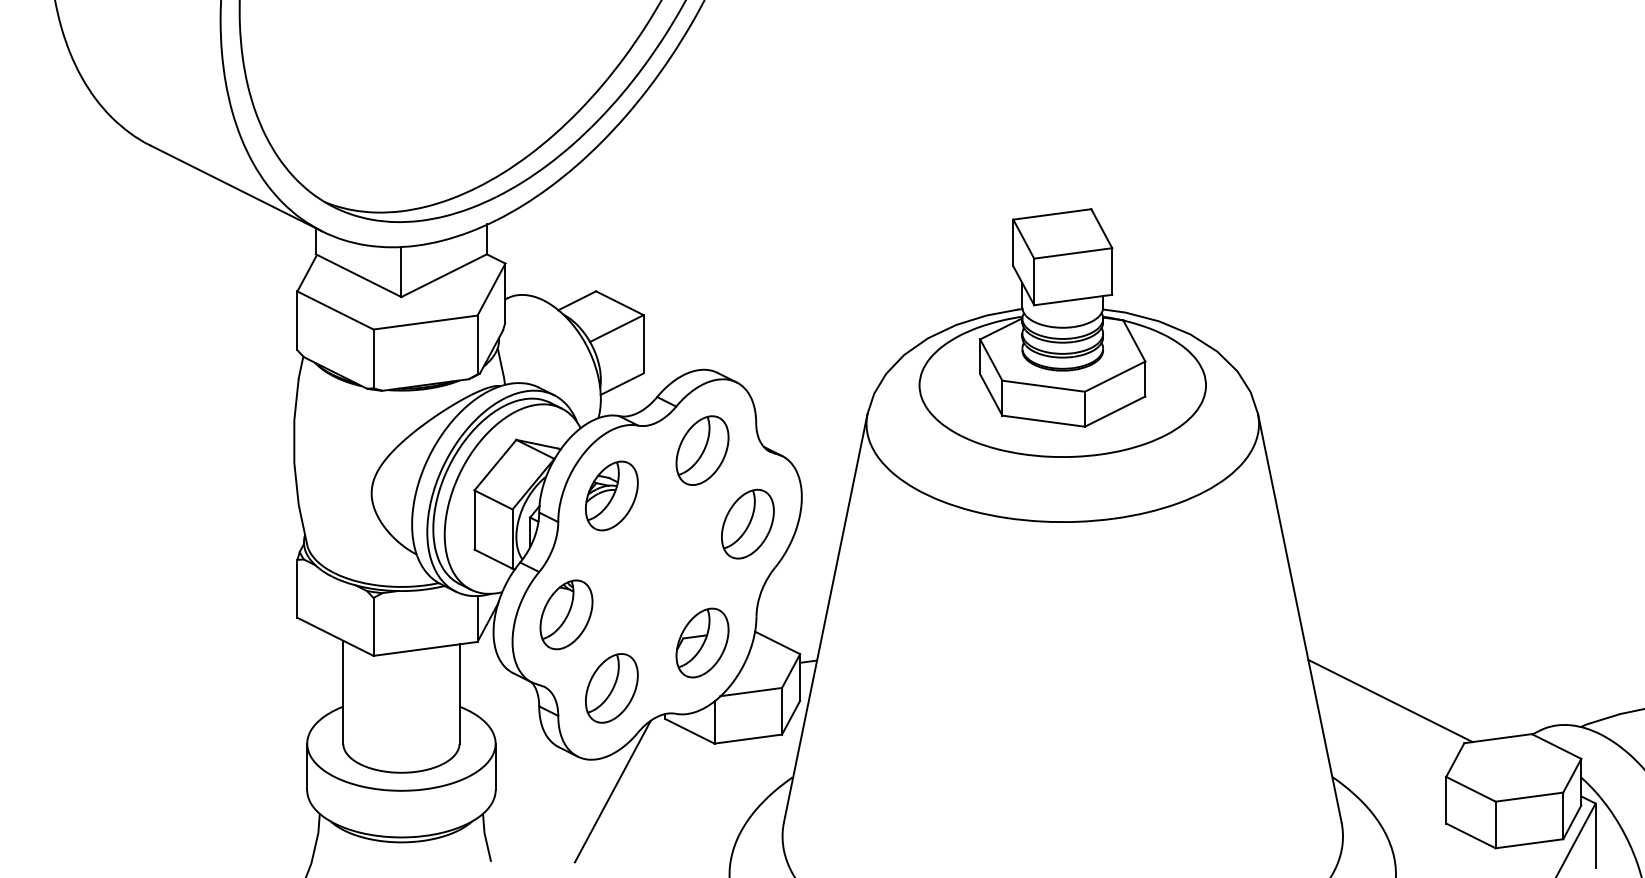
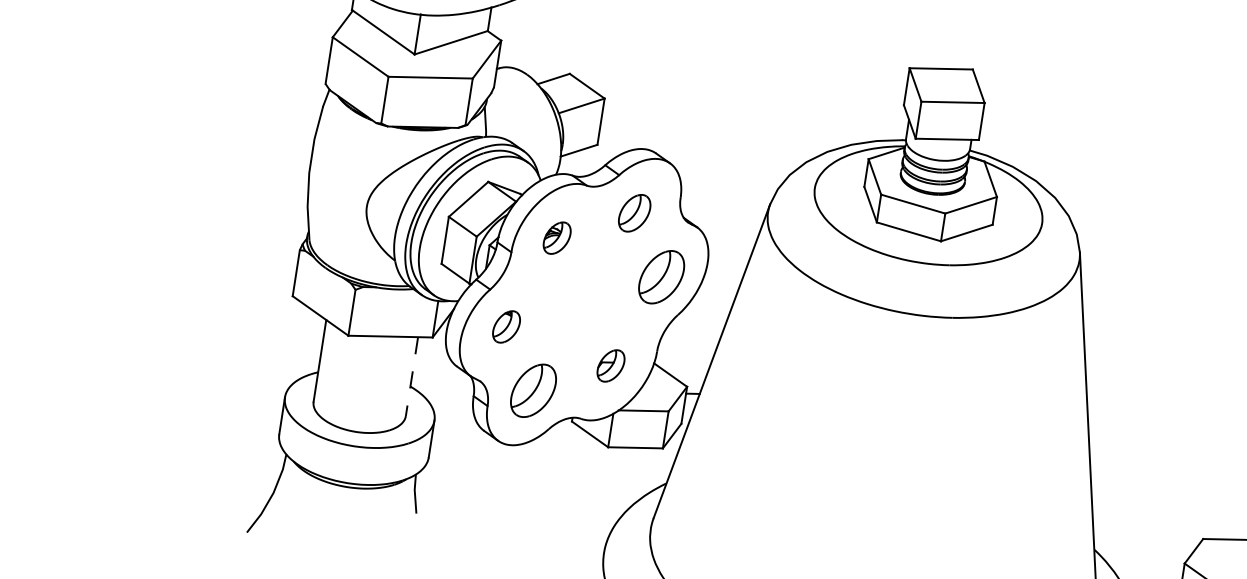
part: (702, 450) -> (634, 213), size x0.7
part: (611, 495) -> (556, 237), size x0.6
part: (566, 614) -> (506, 326), size x0.6
part: (702, 642) -> (611, 365), size x0.6
line: (459, 694) -> (411, 376), solid -> dashed
line: (1390, 700) -> (1149, 496), removed
line: (612, 791) -> (521, 472), removed

